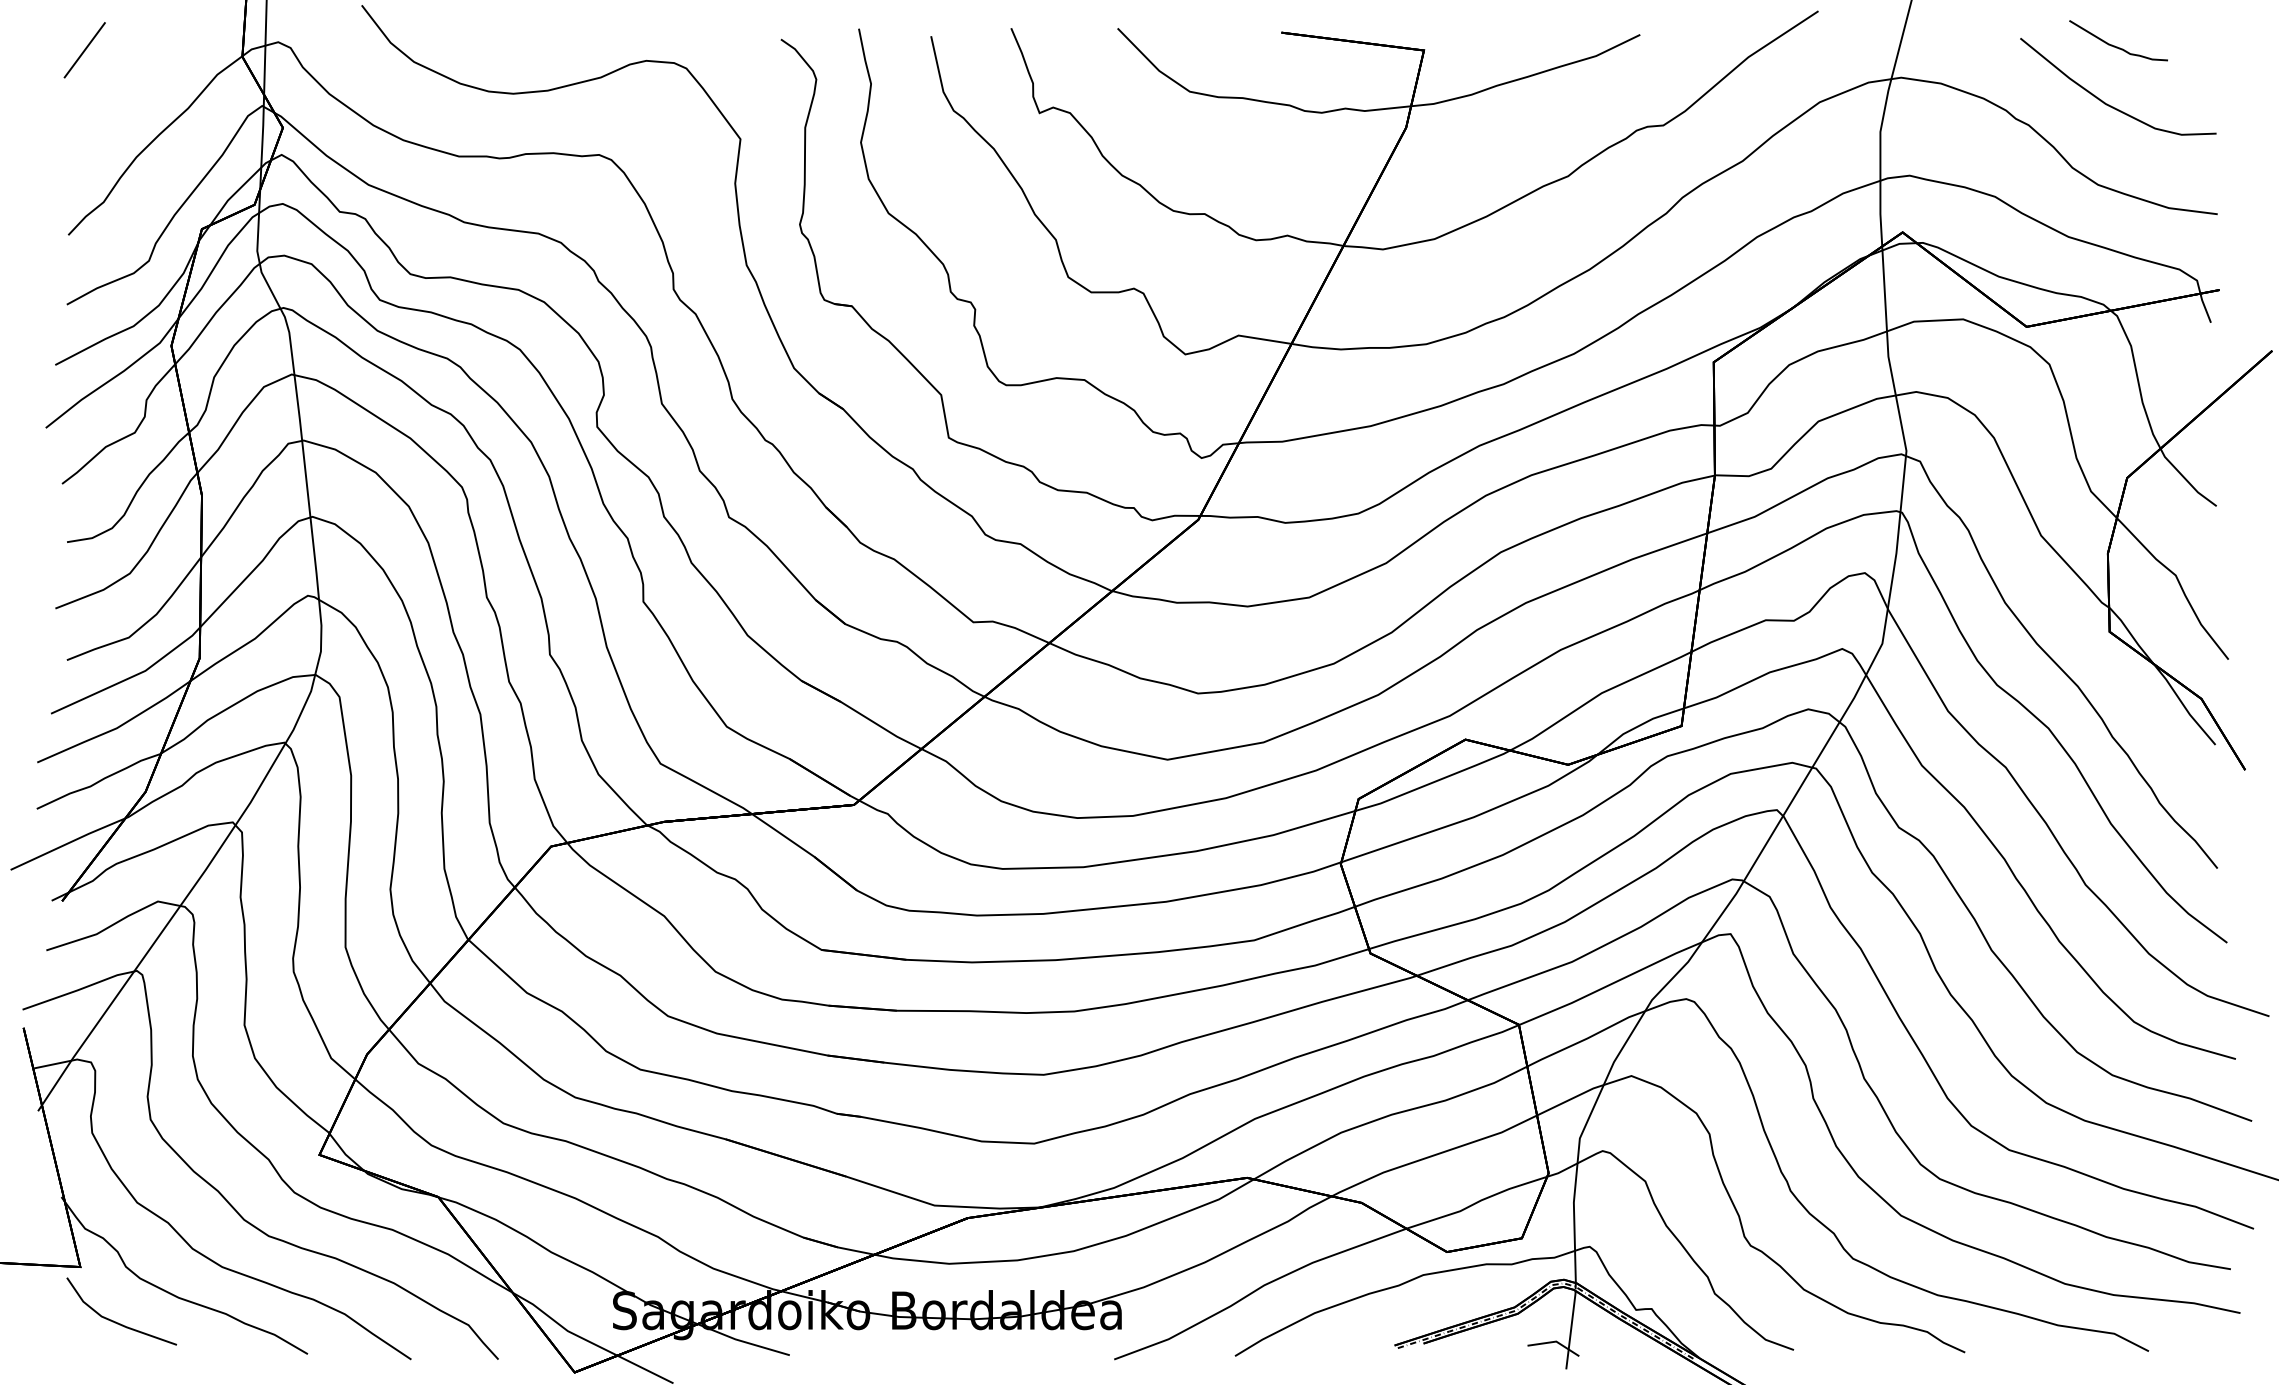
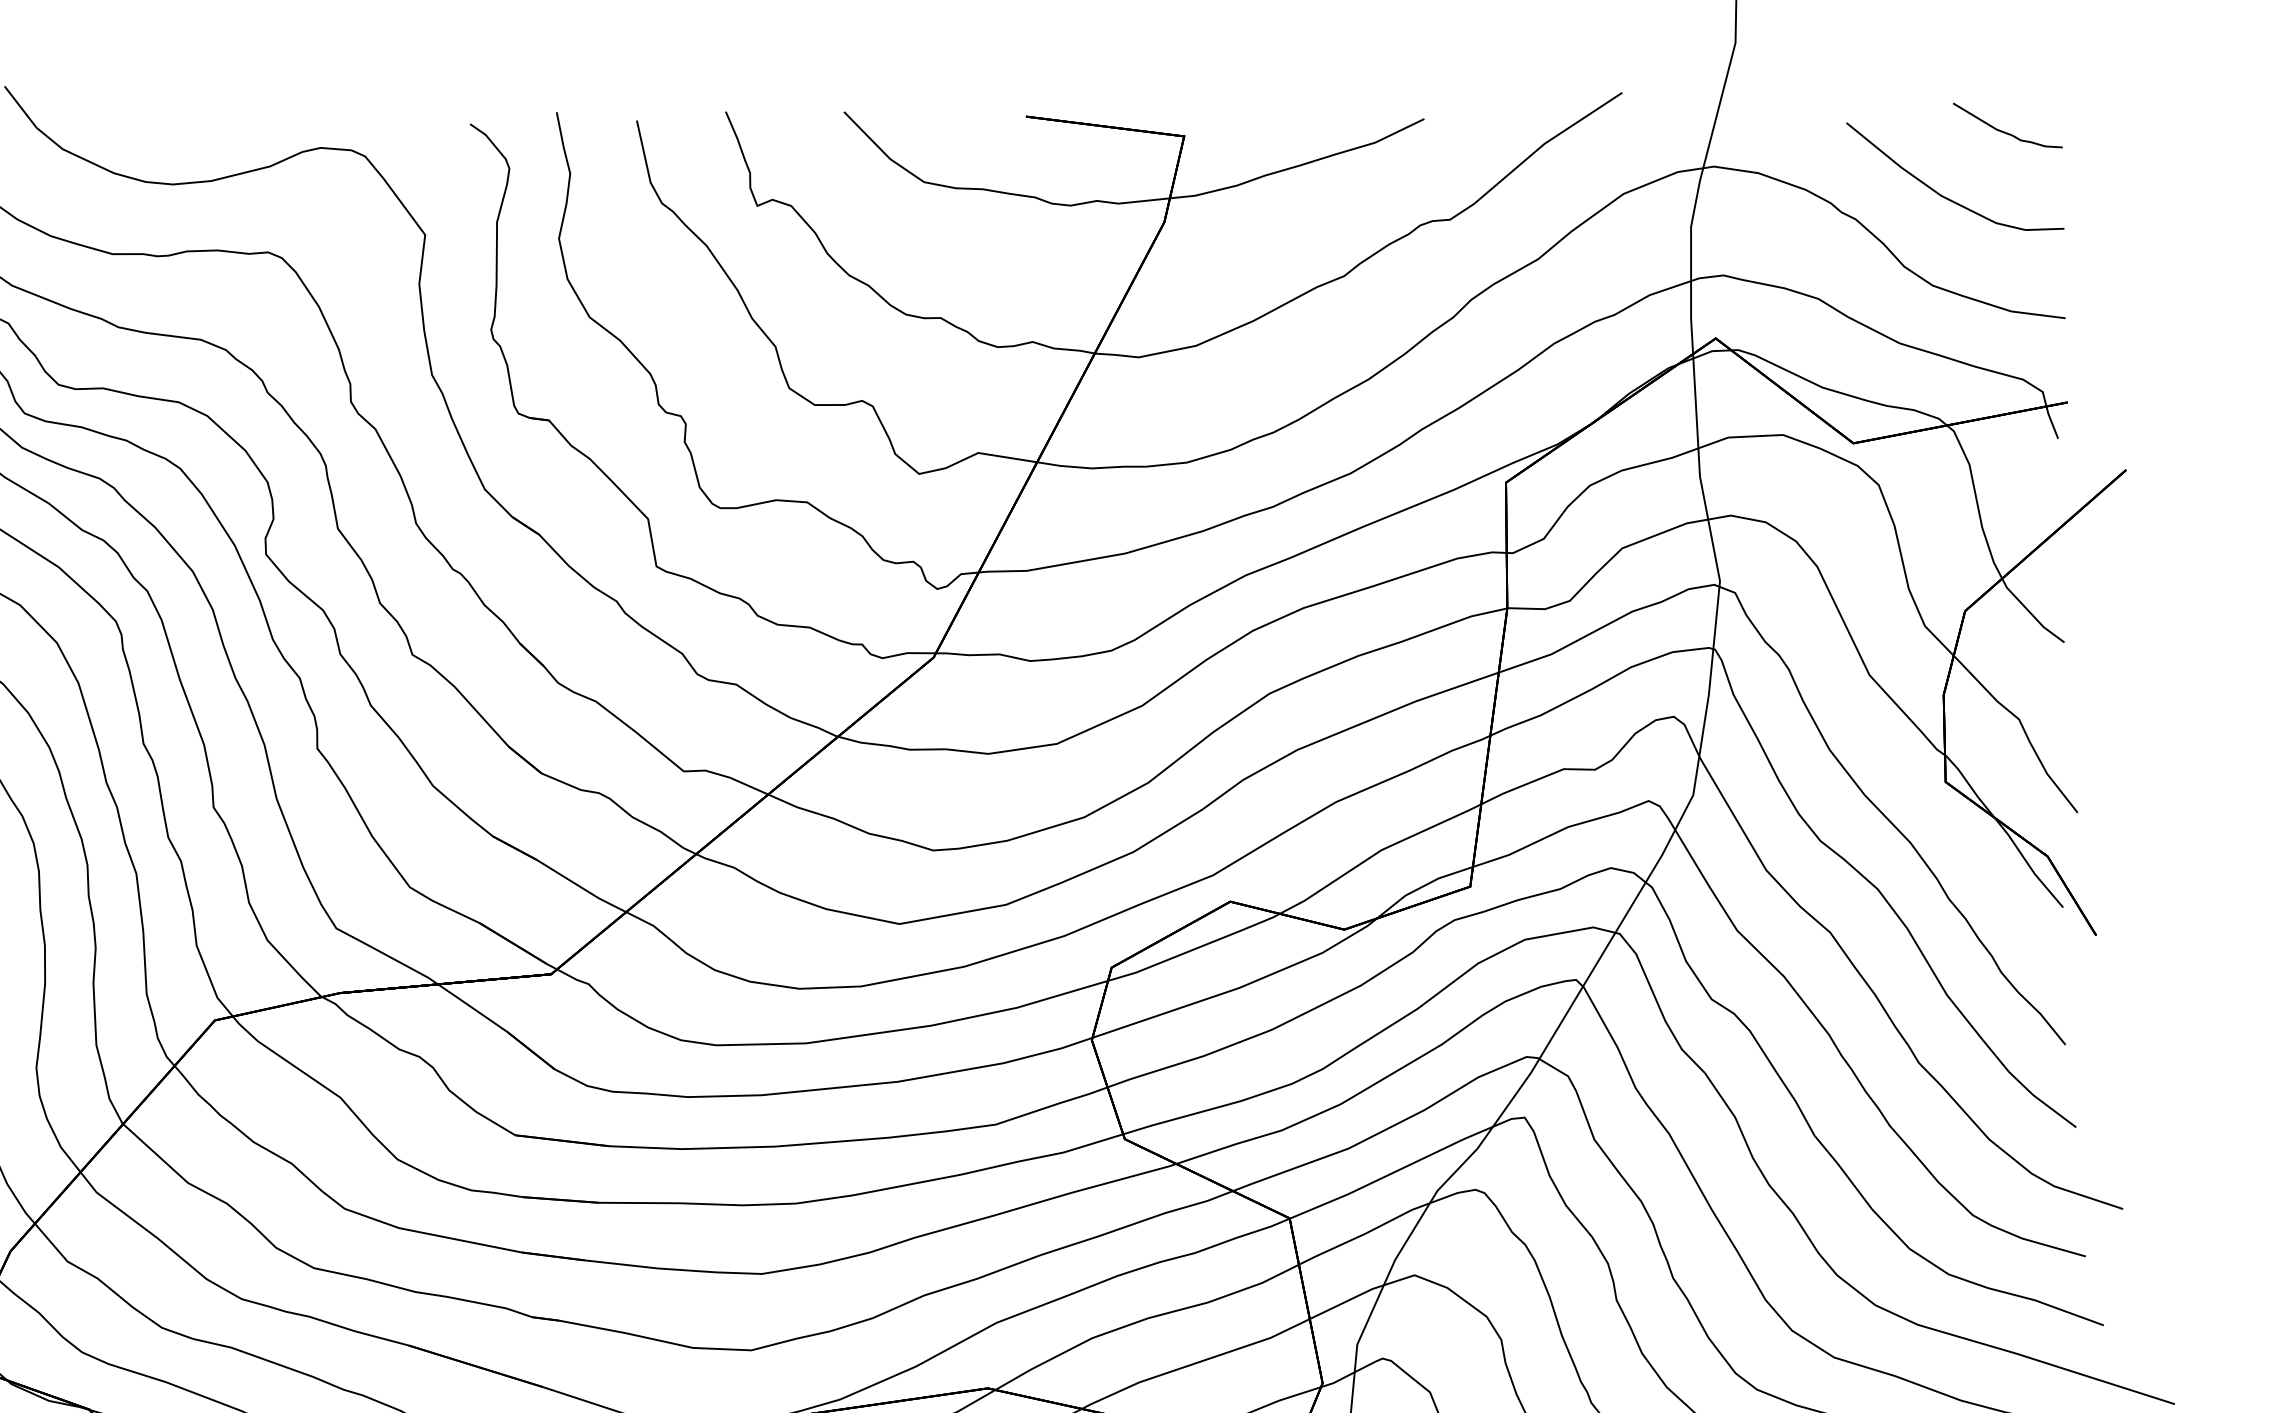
curve: (2117, 46) -> (2006, 131), moved

